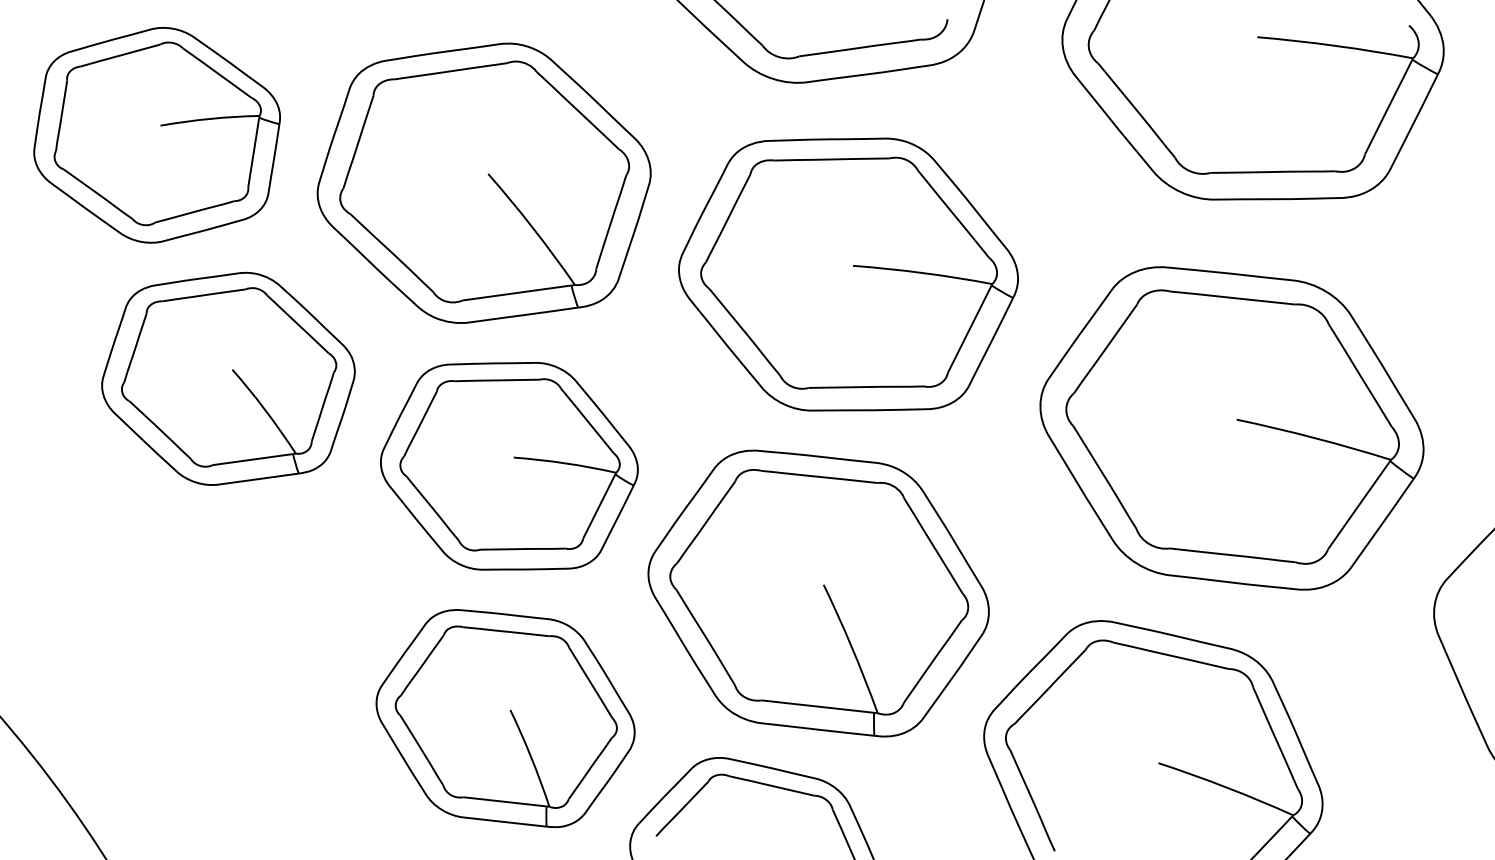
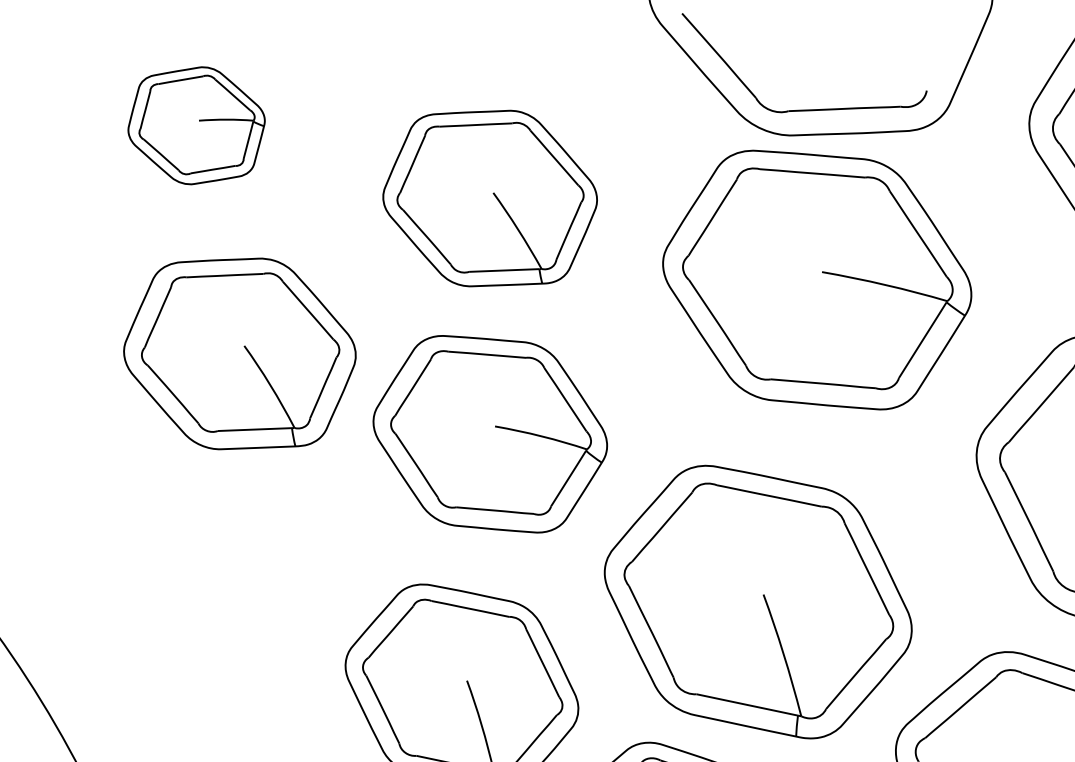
part: (156, 135) -> (196, 125), size x0.6
part: (483, 182) -> (489, 197), size x0.7
part: (848, 274) -> (817, 279), moved
part: (509, 466) -> (490, 434), moved

